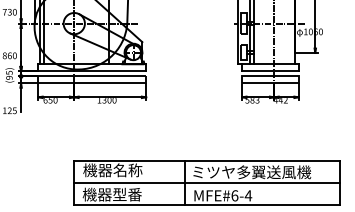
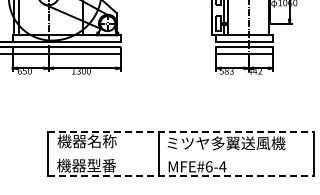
line: (206, 160) -> (180, 131), solid -> dashed
line: (206, 183) -> (180, 154), removed
line: (206, 205) -> (180, 176), solid -> dashed

